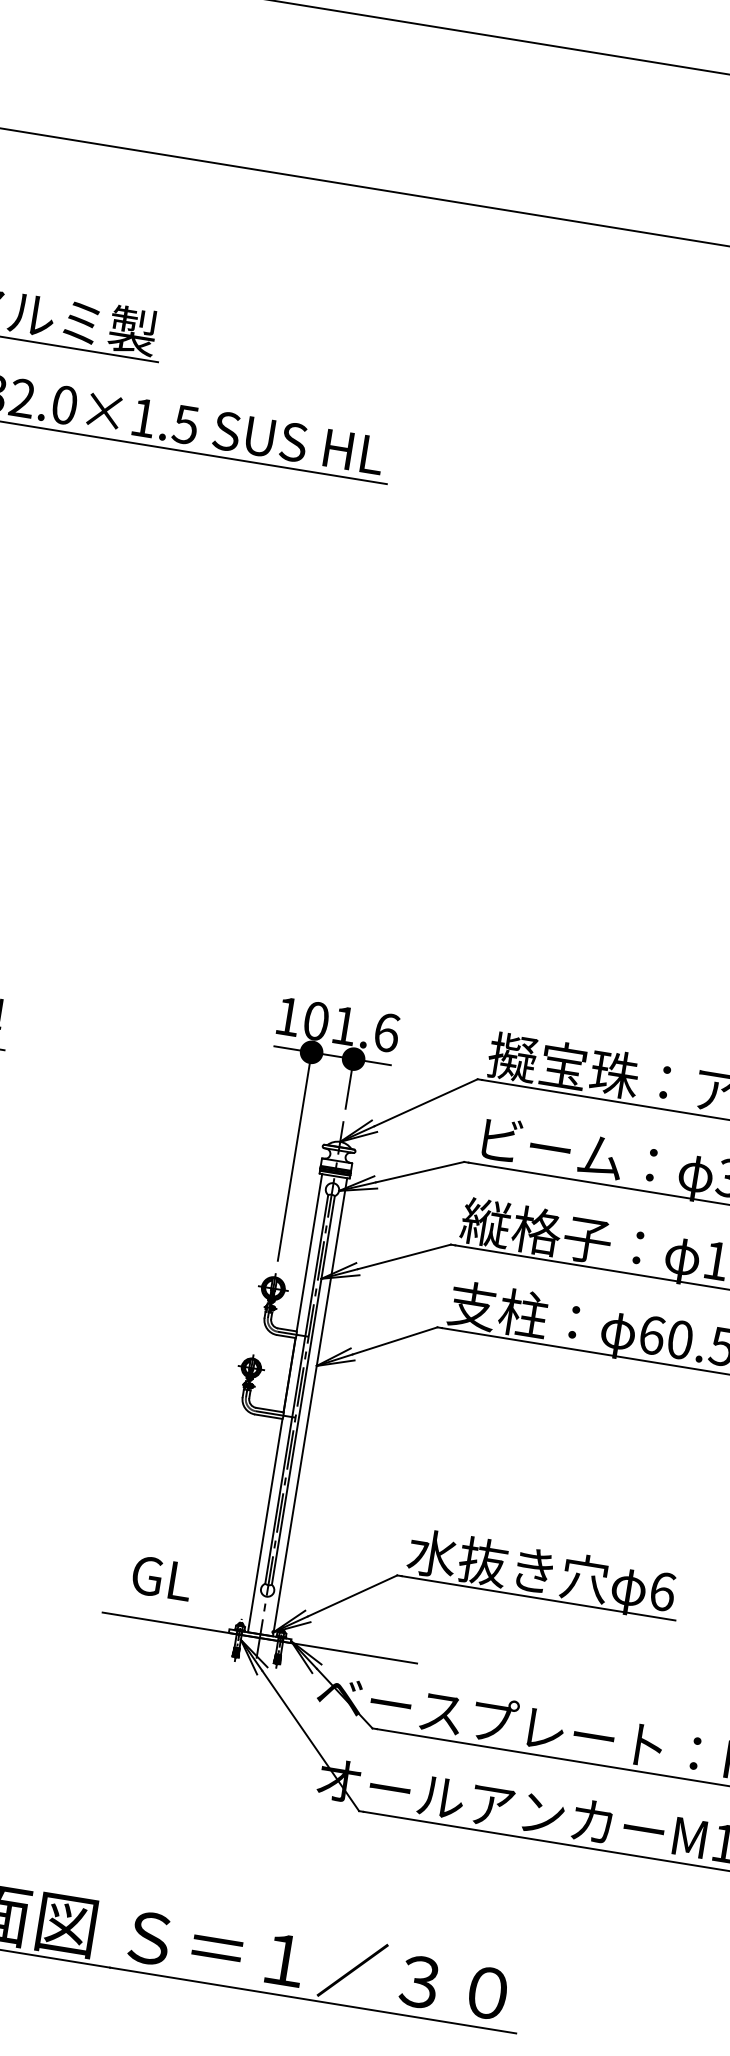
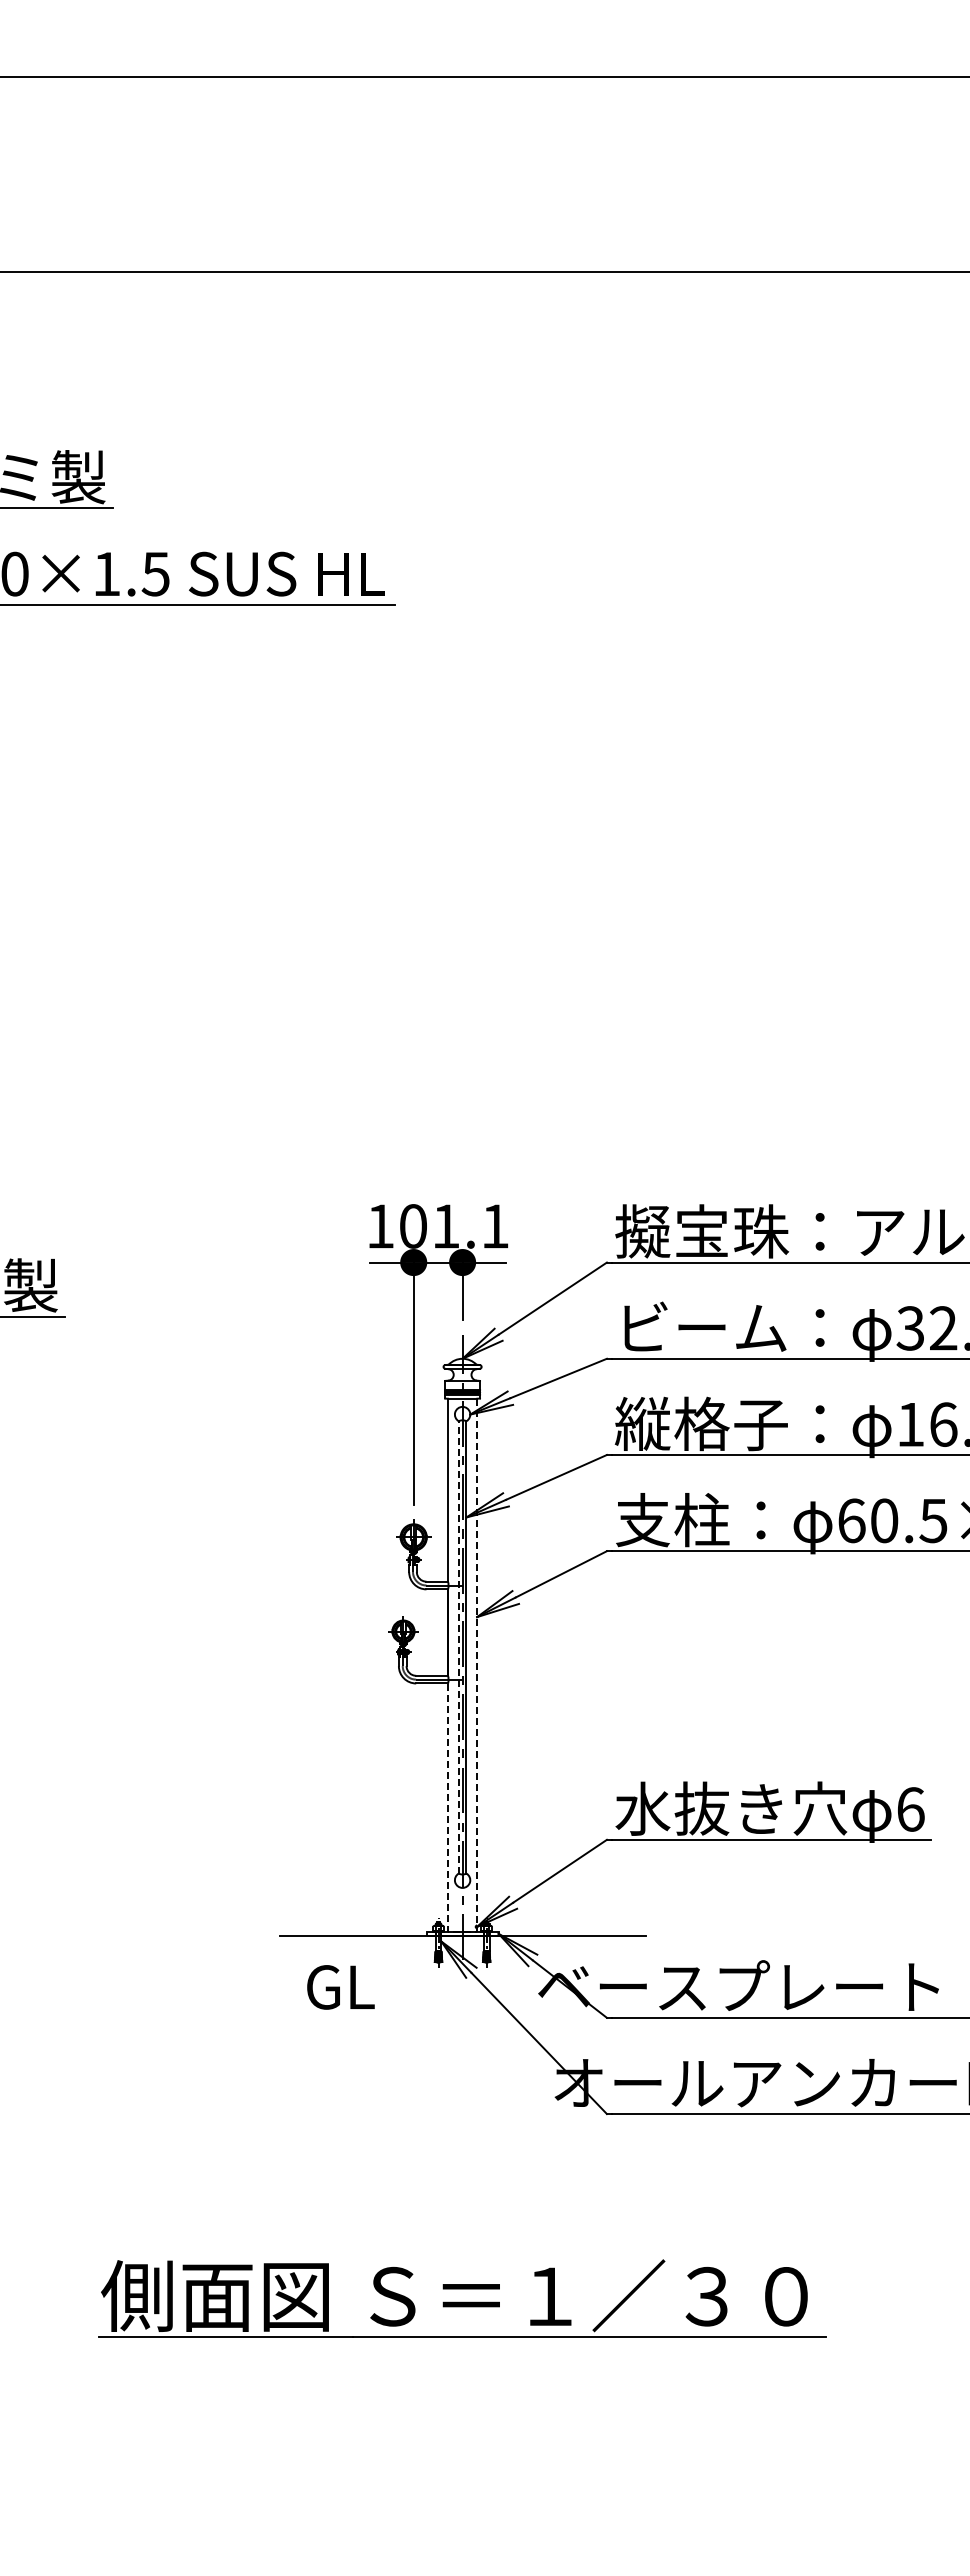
text: (386, 1032) -> (495, 1226), 101.6 -> 101.1
line: (296, 1388) -> (458, 1646), solid -> dashed
line: (290, 1527) -> (477, 1805), solid -> dashed
text: (161, 1578) -> (340, 1987), moved

